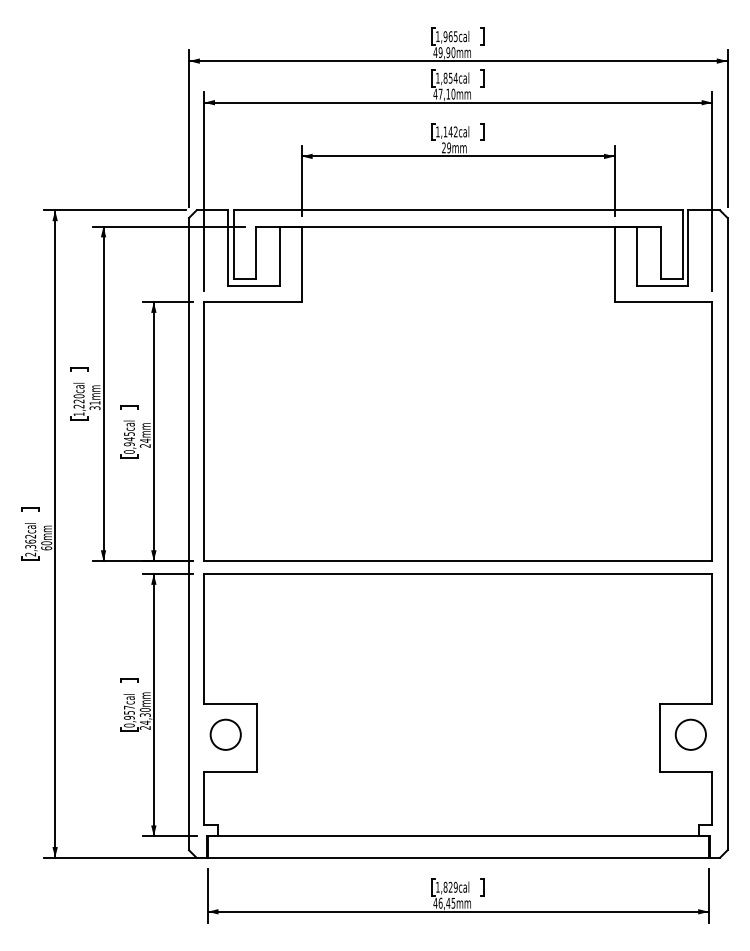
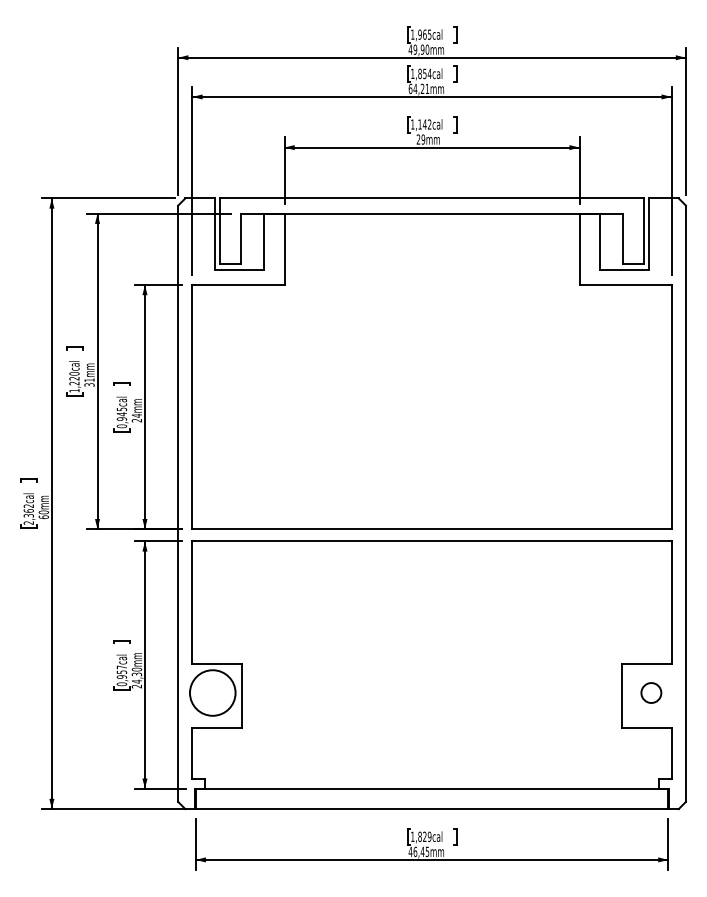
text: (443, 93) -> (418, 88), 47,10mm -> 64,21mm
circle: (225, 734) -> (212, 692), size x1.6
circle: (691, 734) -> (651, 692), size x0.7

